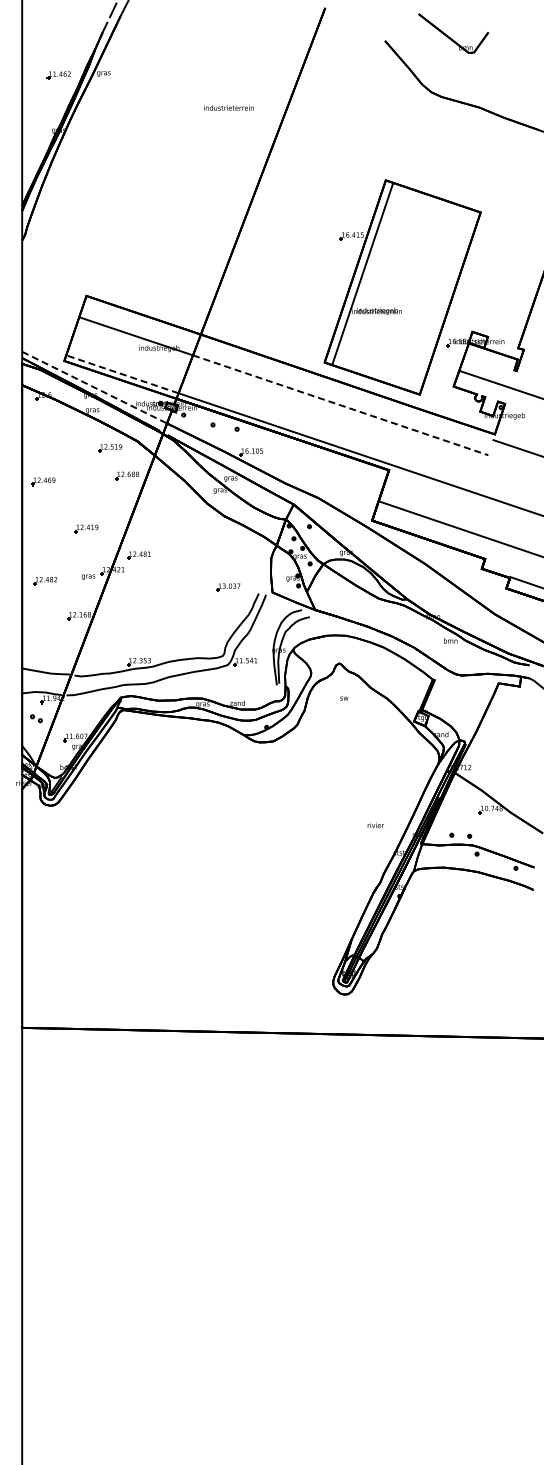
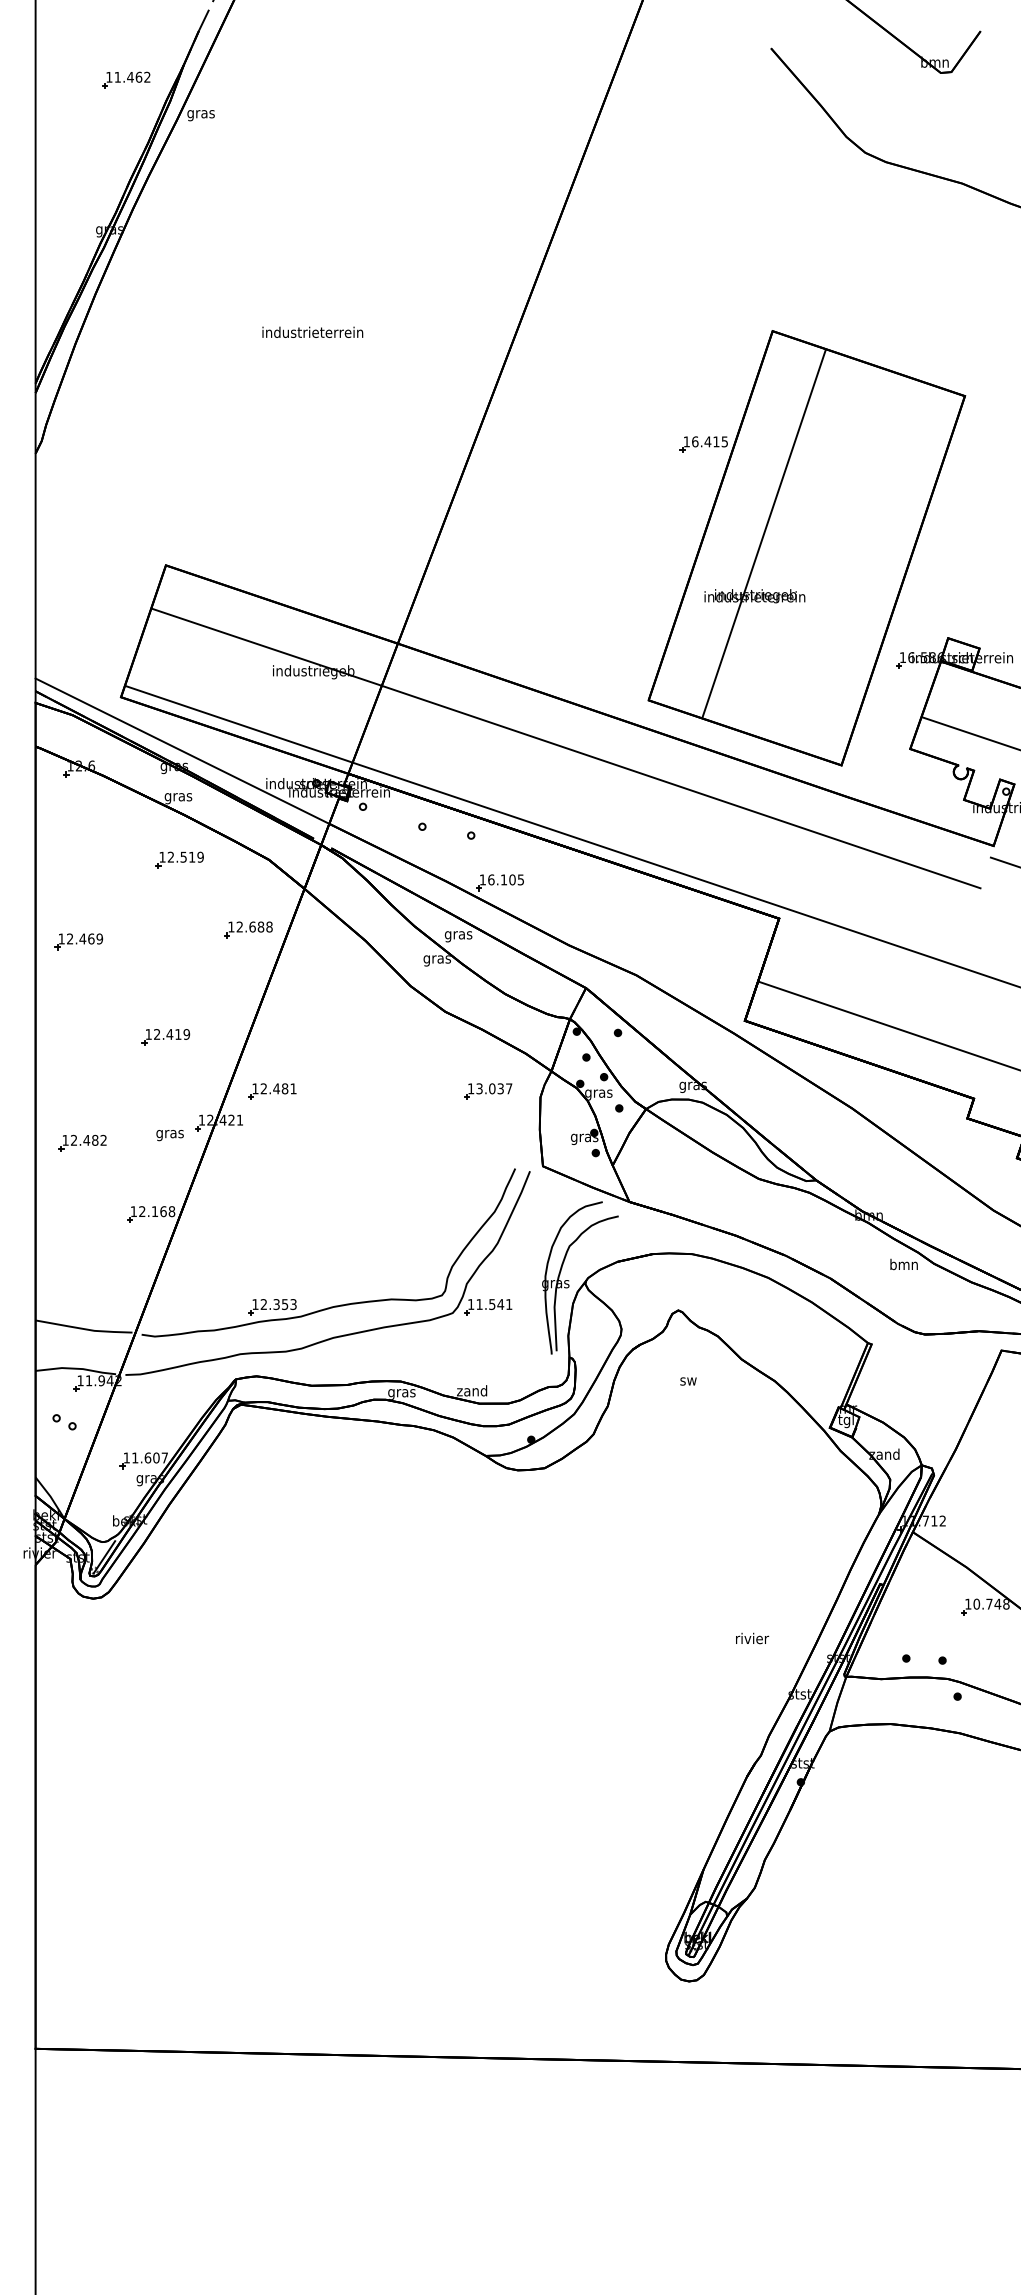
part: (58, 75) -> (125, 80), moved
text: (228, 107) -> (311, 331), moved
line: (362, 273) -> (763, 532), moved
line: (122, 374) -> (238, 724), dashed -> solid
line: (94, 387) -> (182, 750), dashed -> solid
line: (340, 405) -> (680, 787), dashed -> solid
part: (110, 448) -> (180, 860), moved
part: (228, 587) -> (488, 1091), moved

